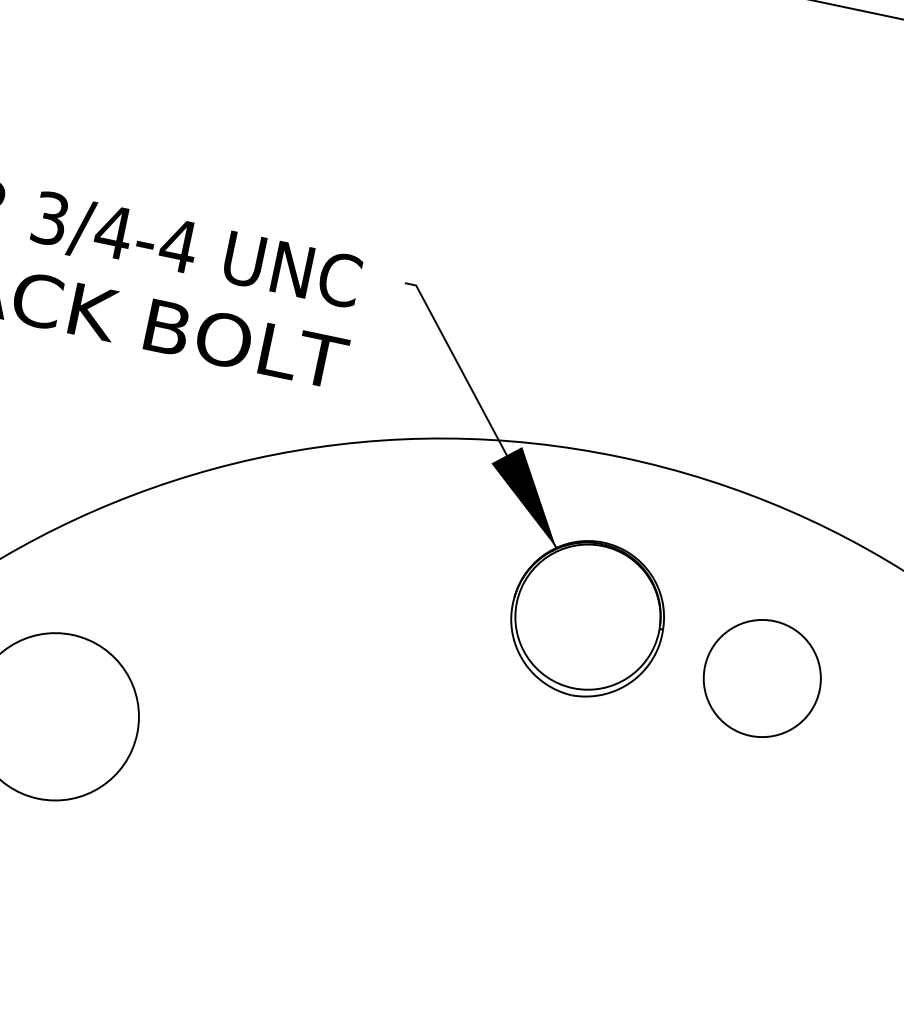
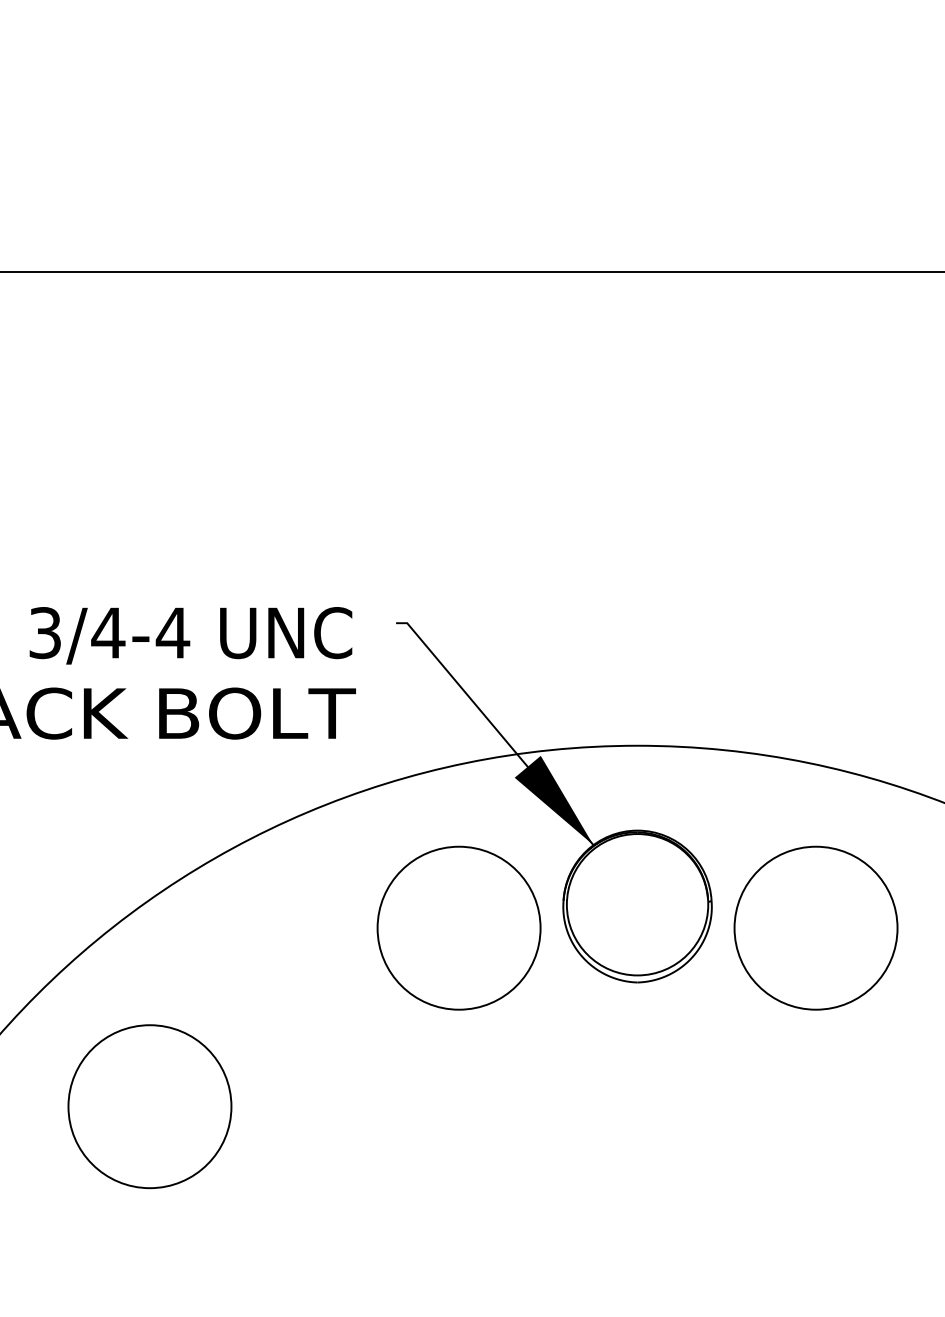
circle: (403, 602) -> (458, 927), added
circle: (761, 677) -> (815, 927), size x1.43

